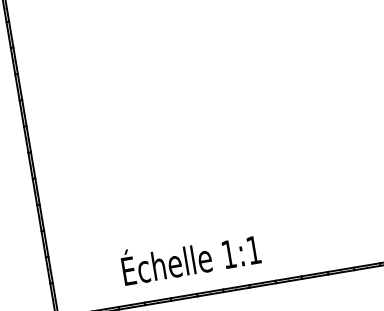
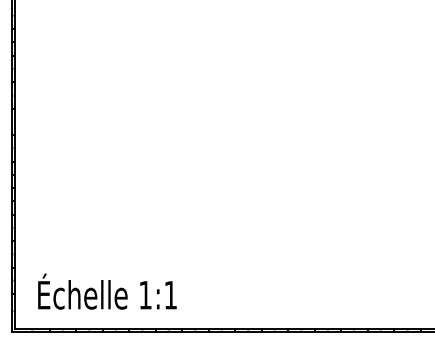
text: (190, 257) -> (107, 291), moved

